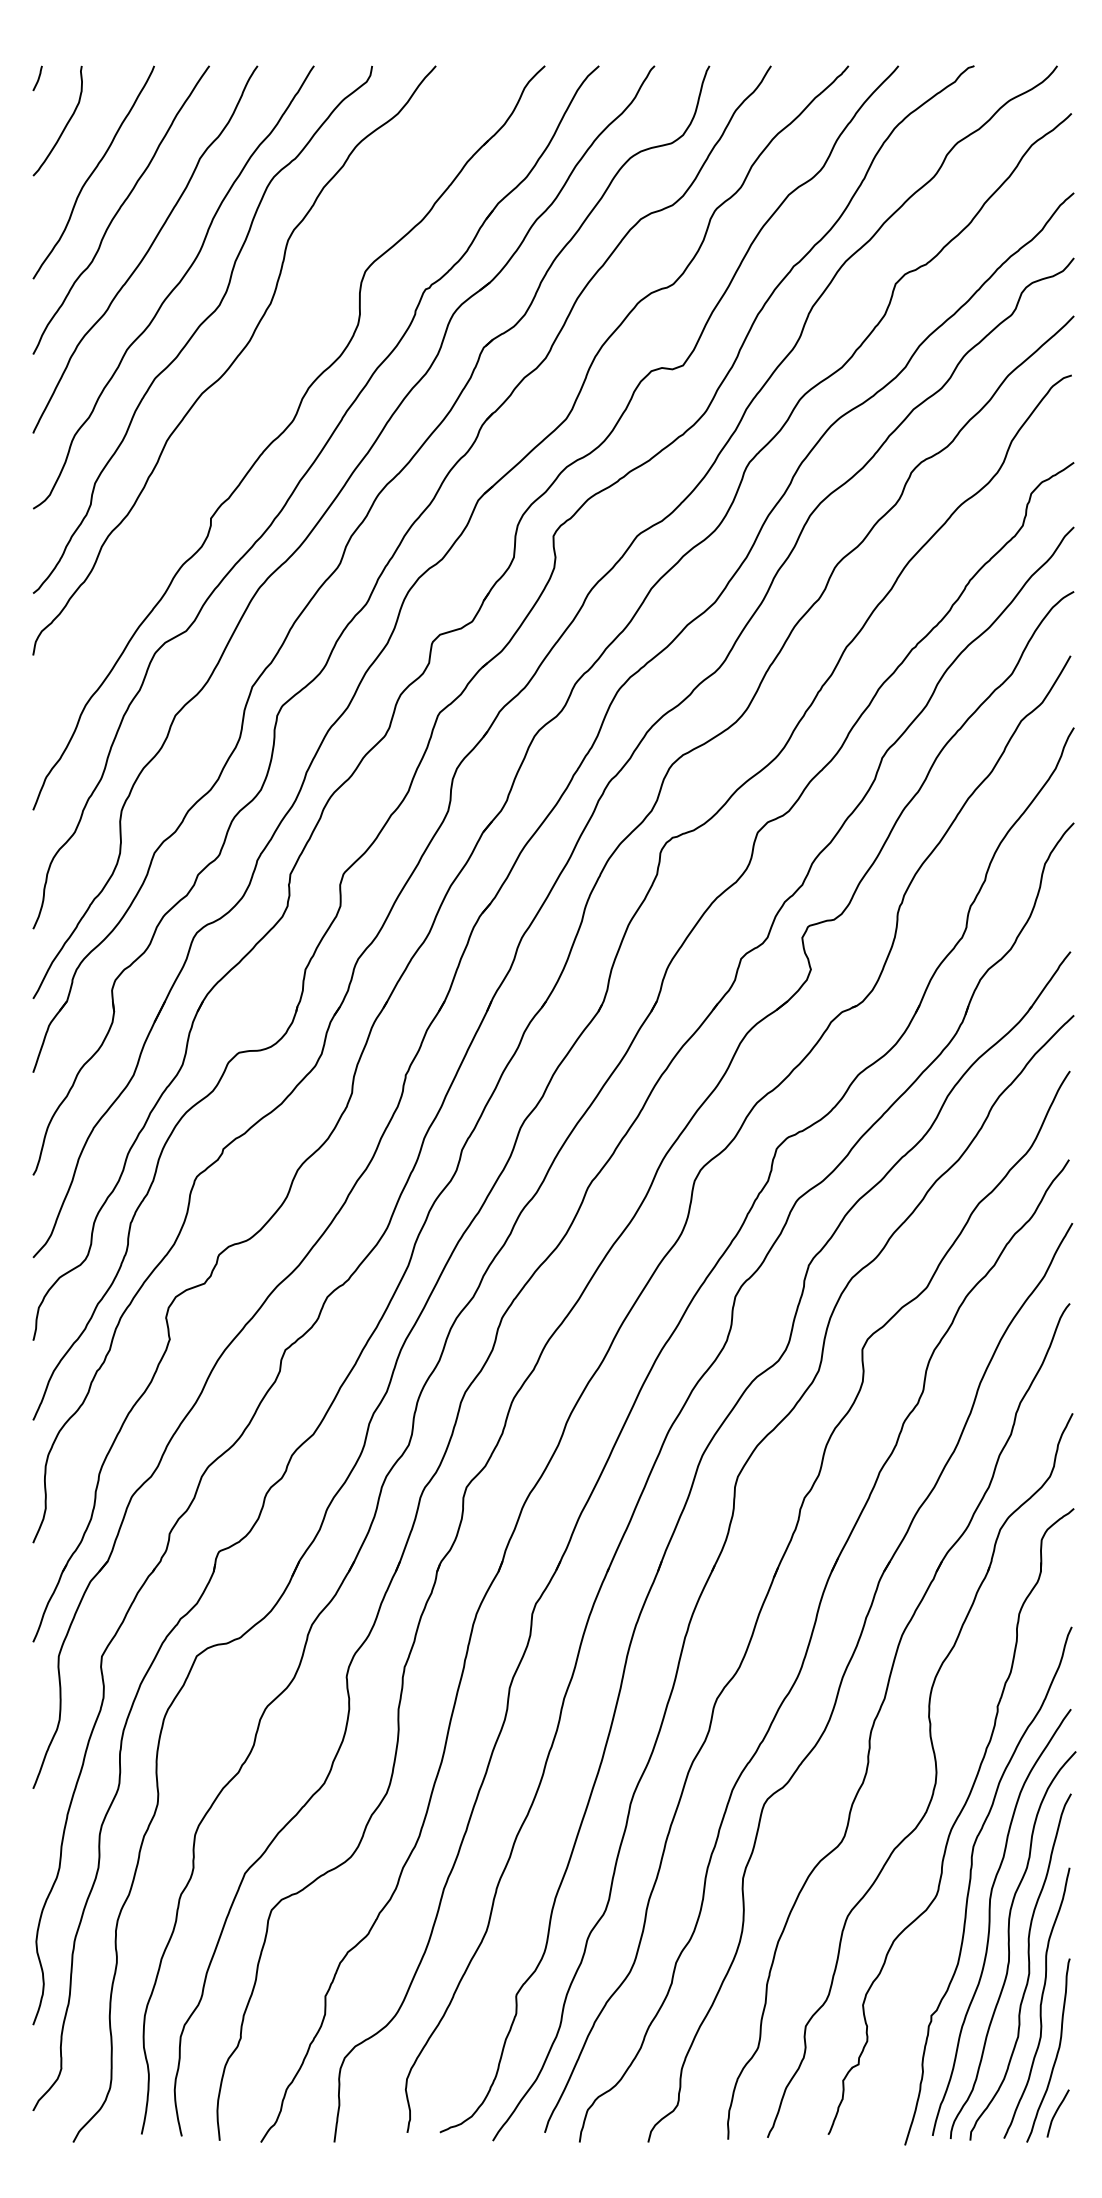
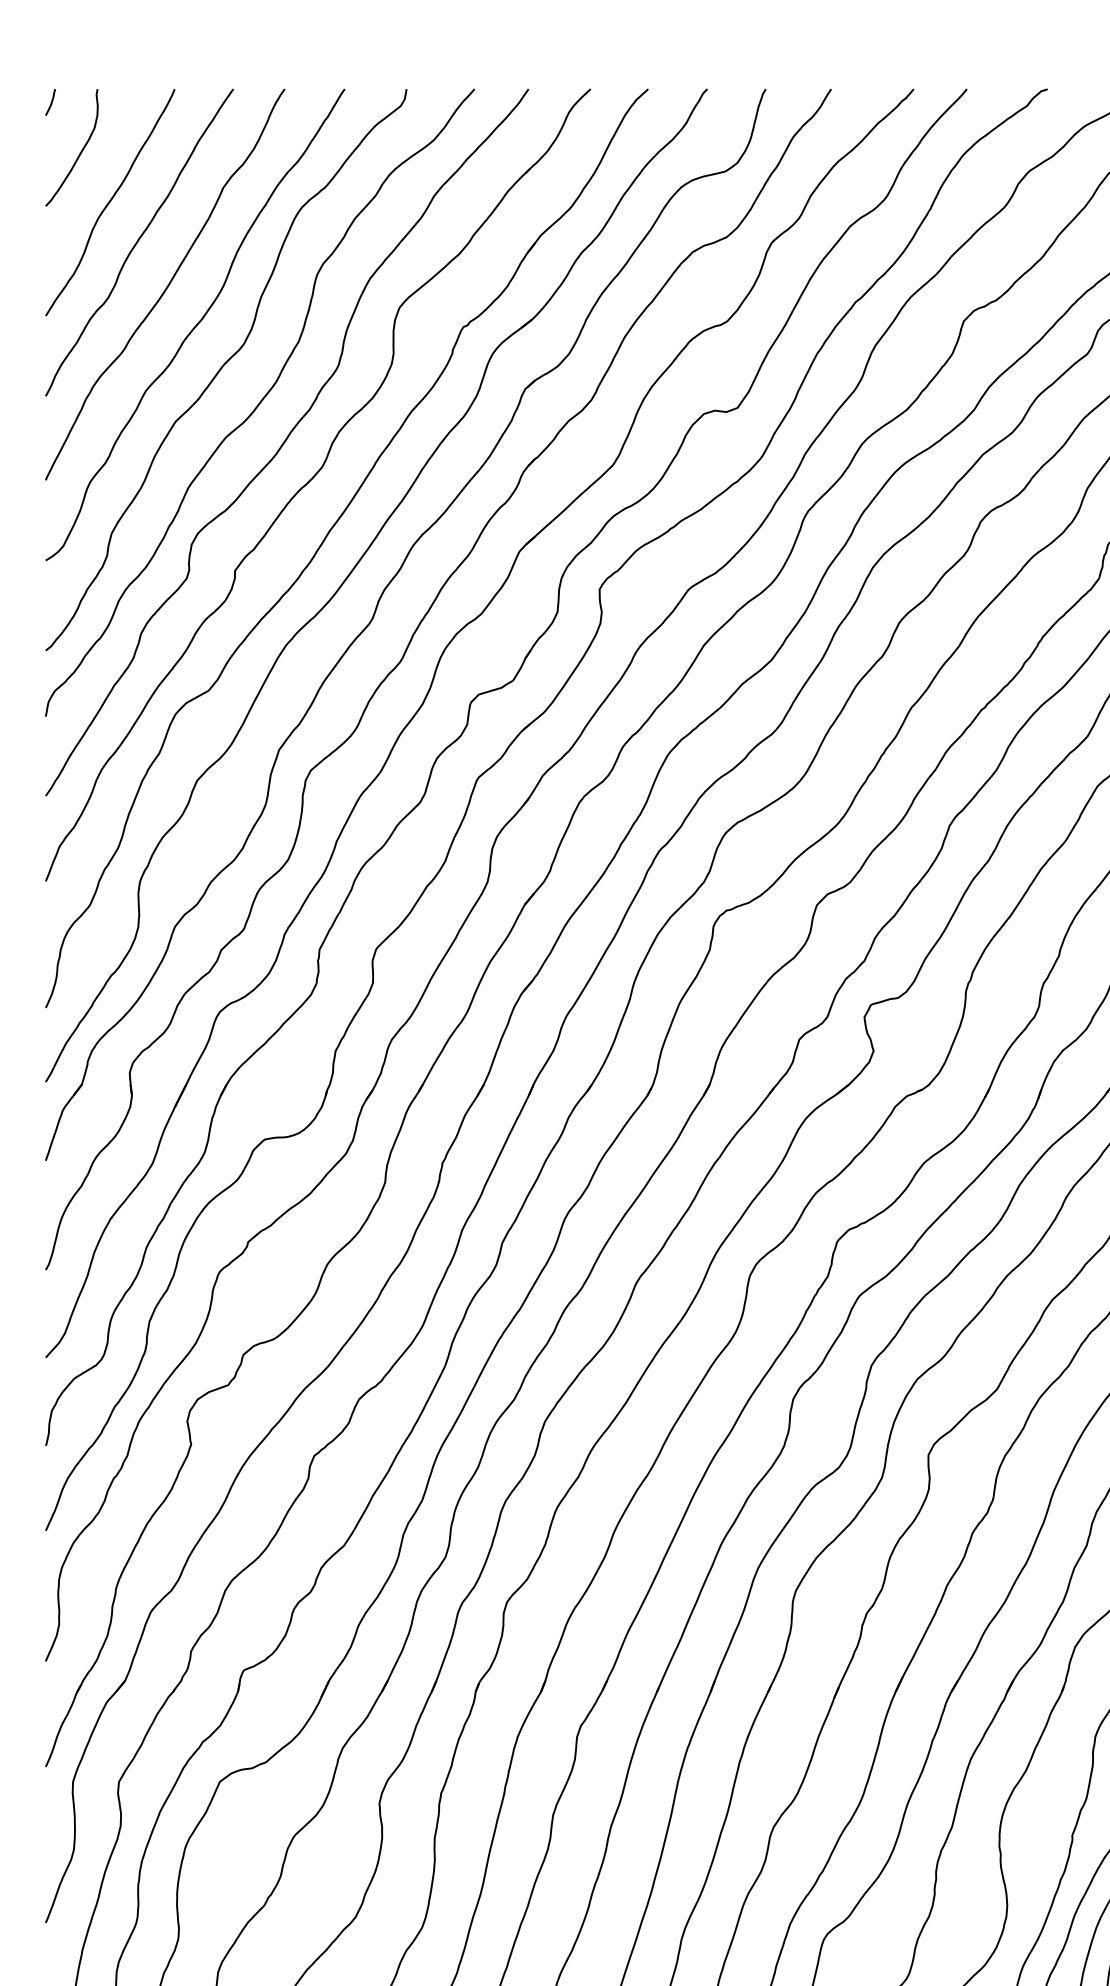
curve: (259, 396) -> (286, 440), added

